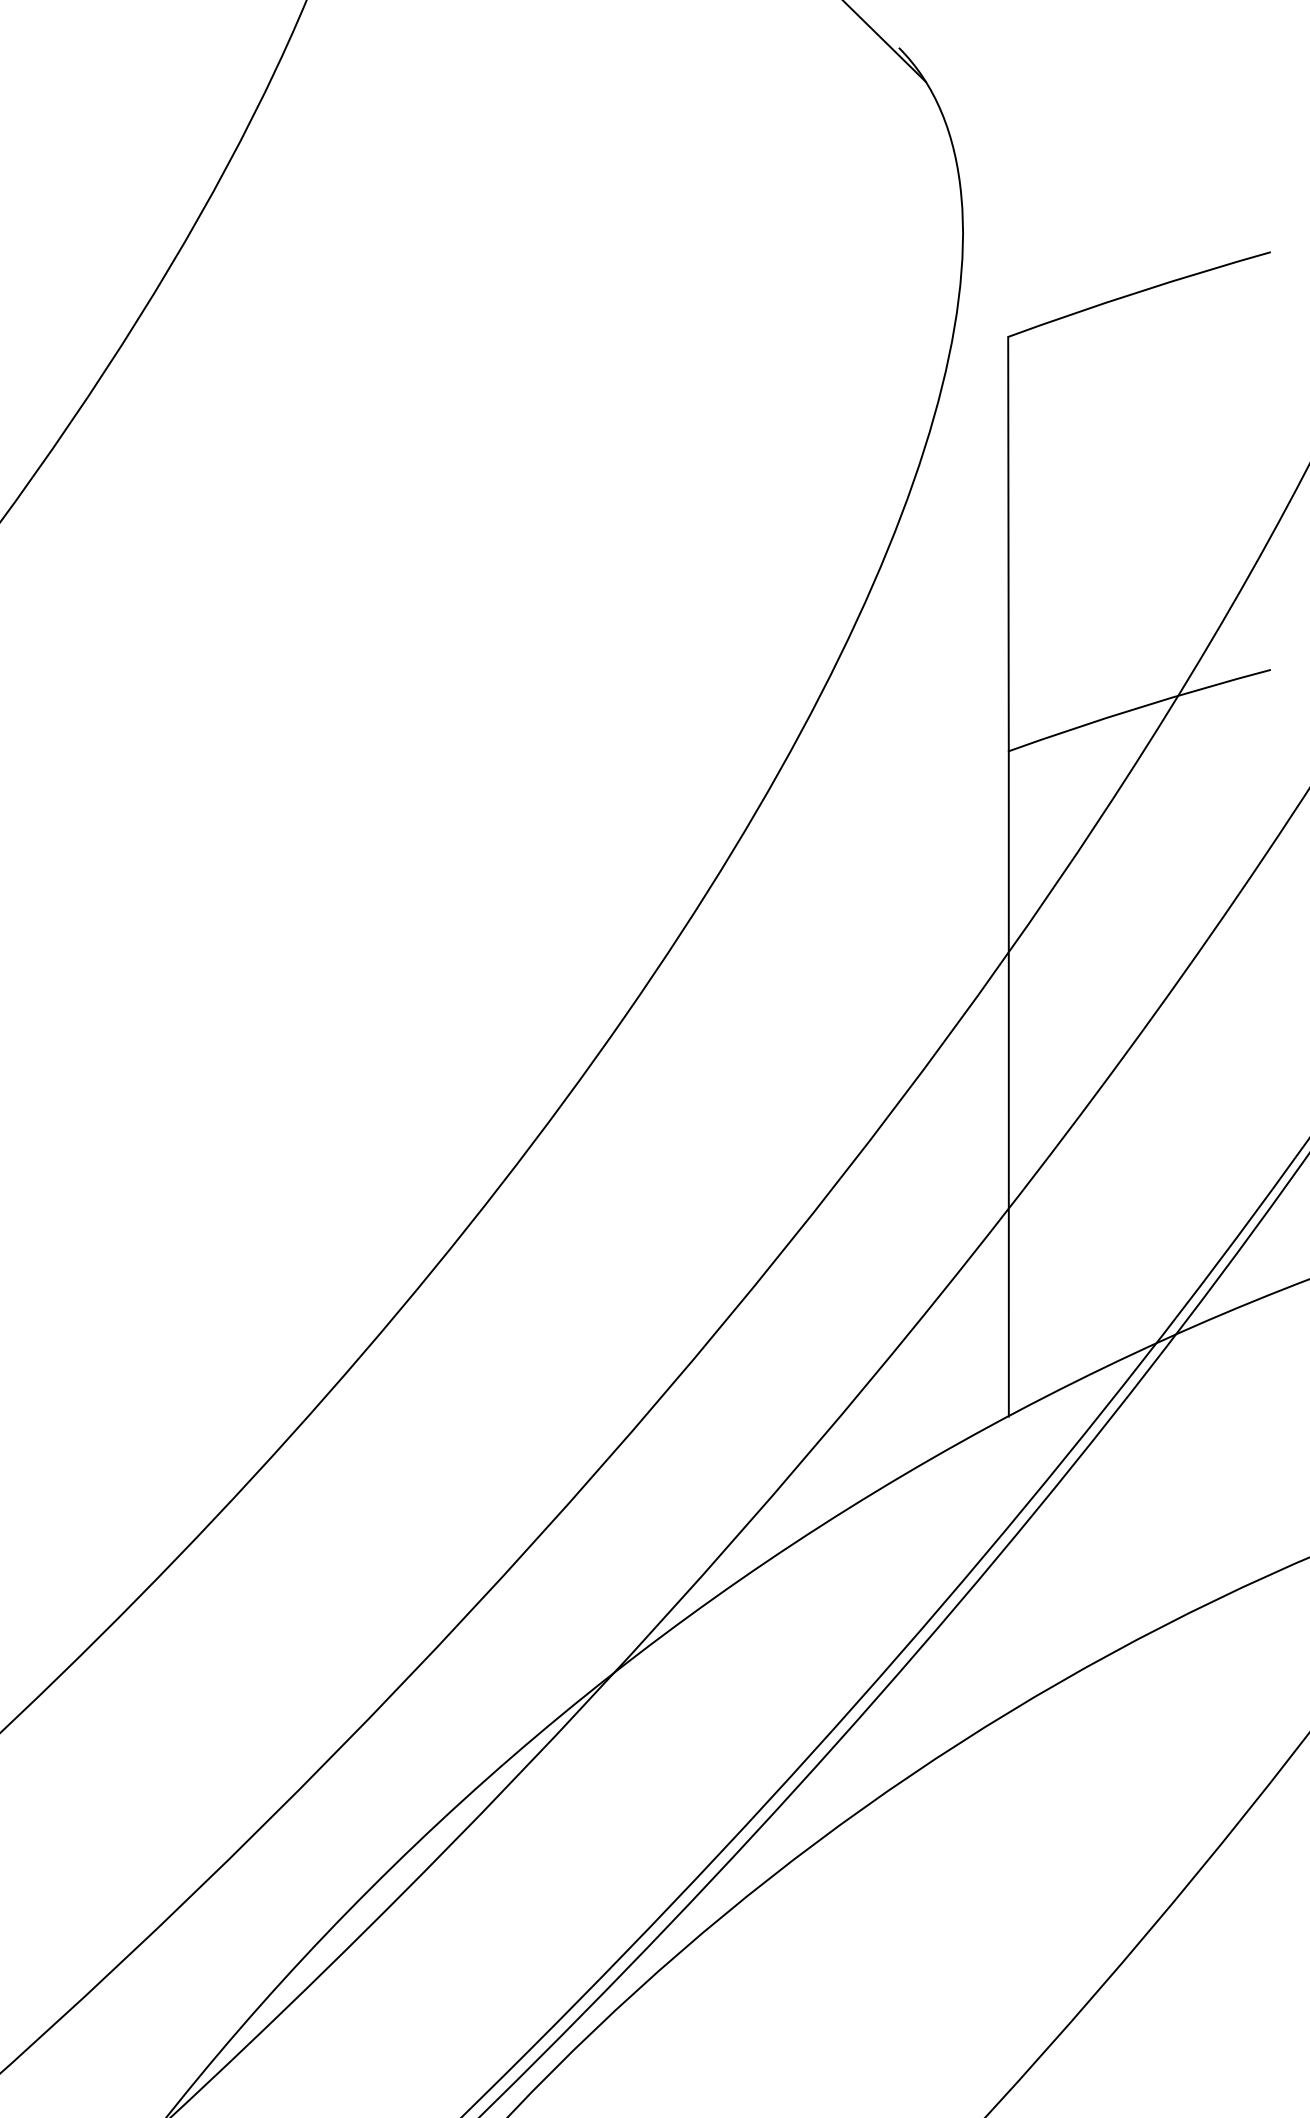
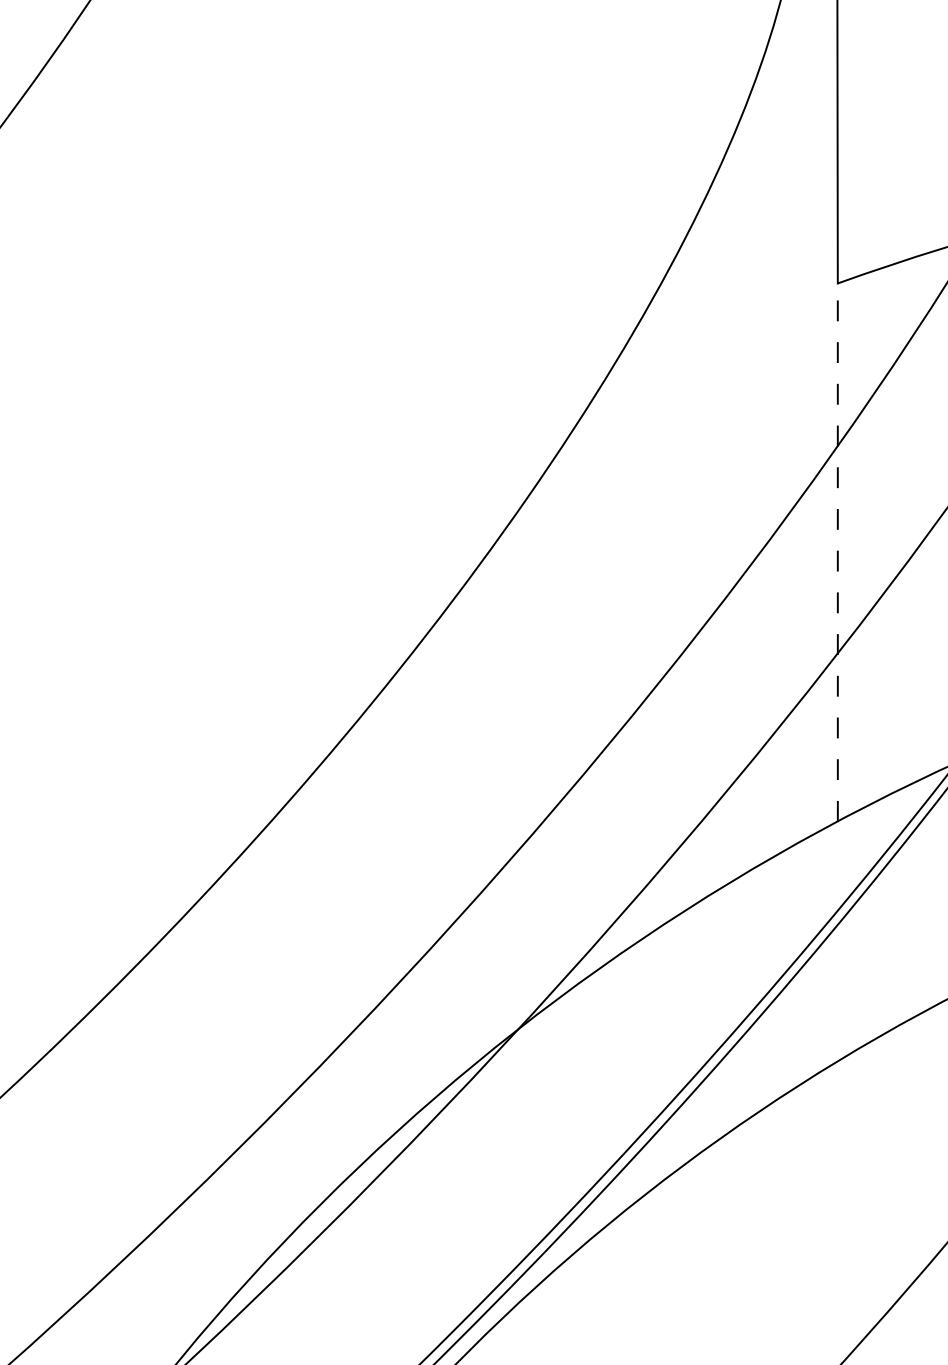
line: (1008, 1083) -> (837, 552), solid -> dashed

